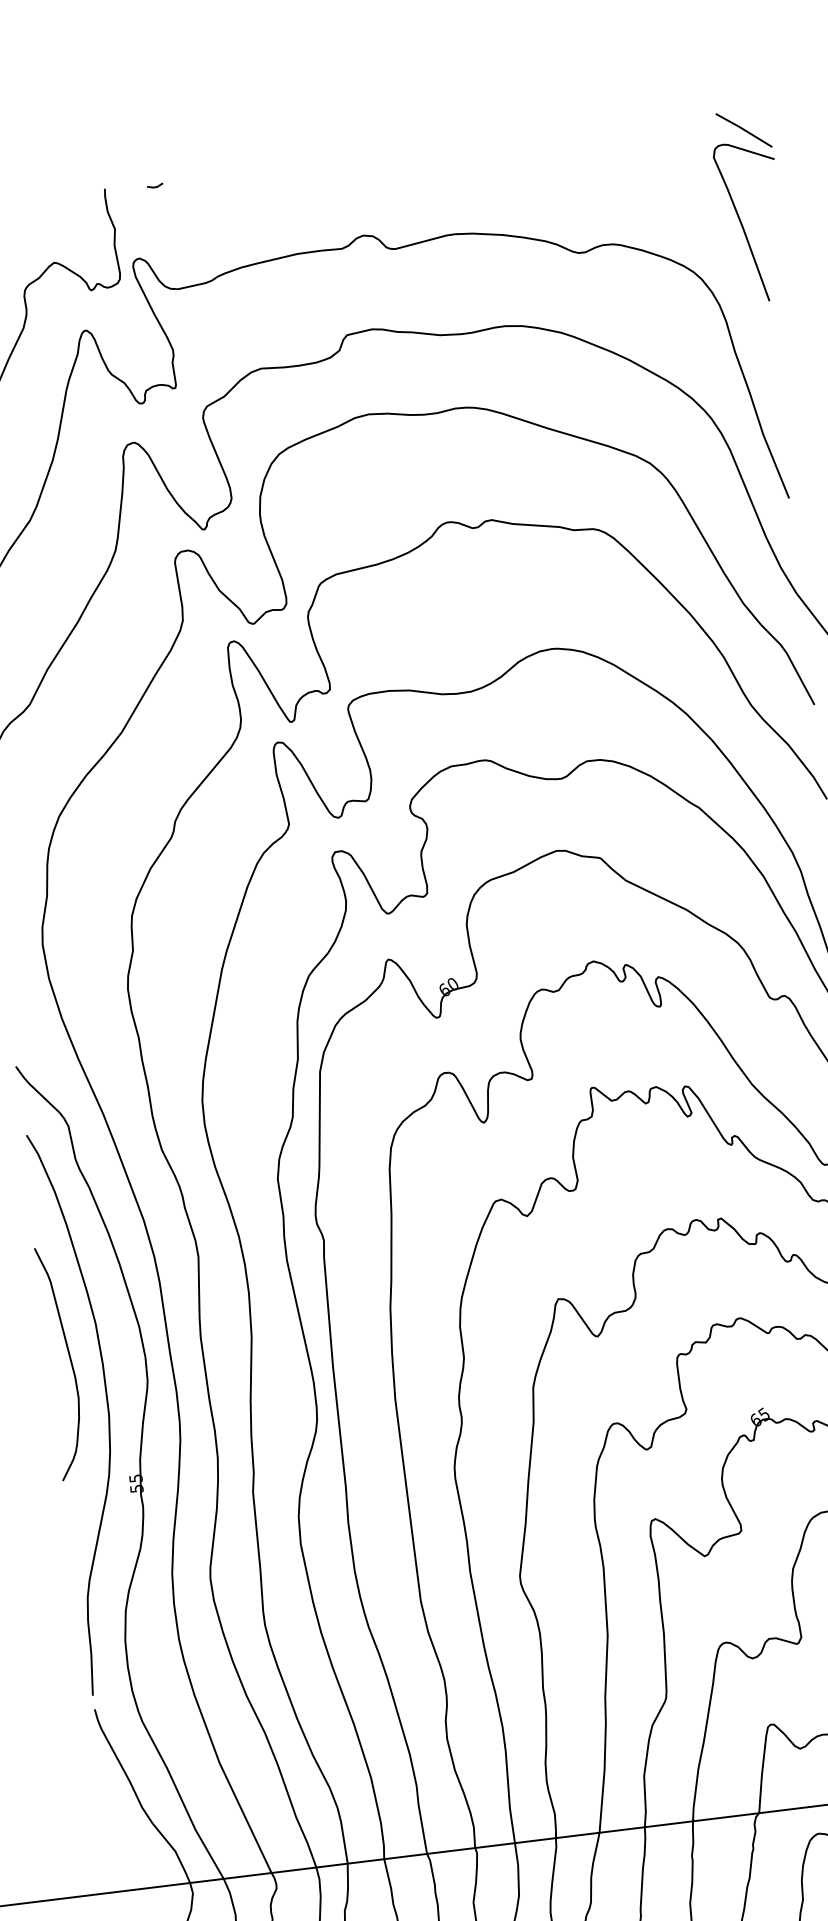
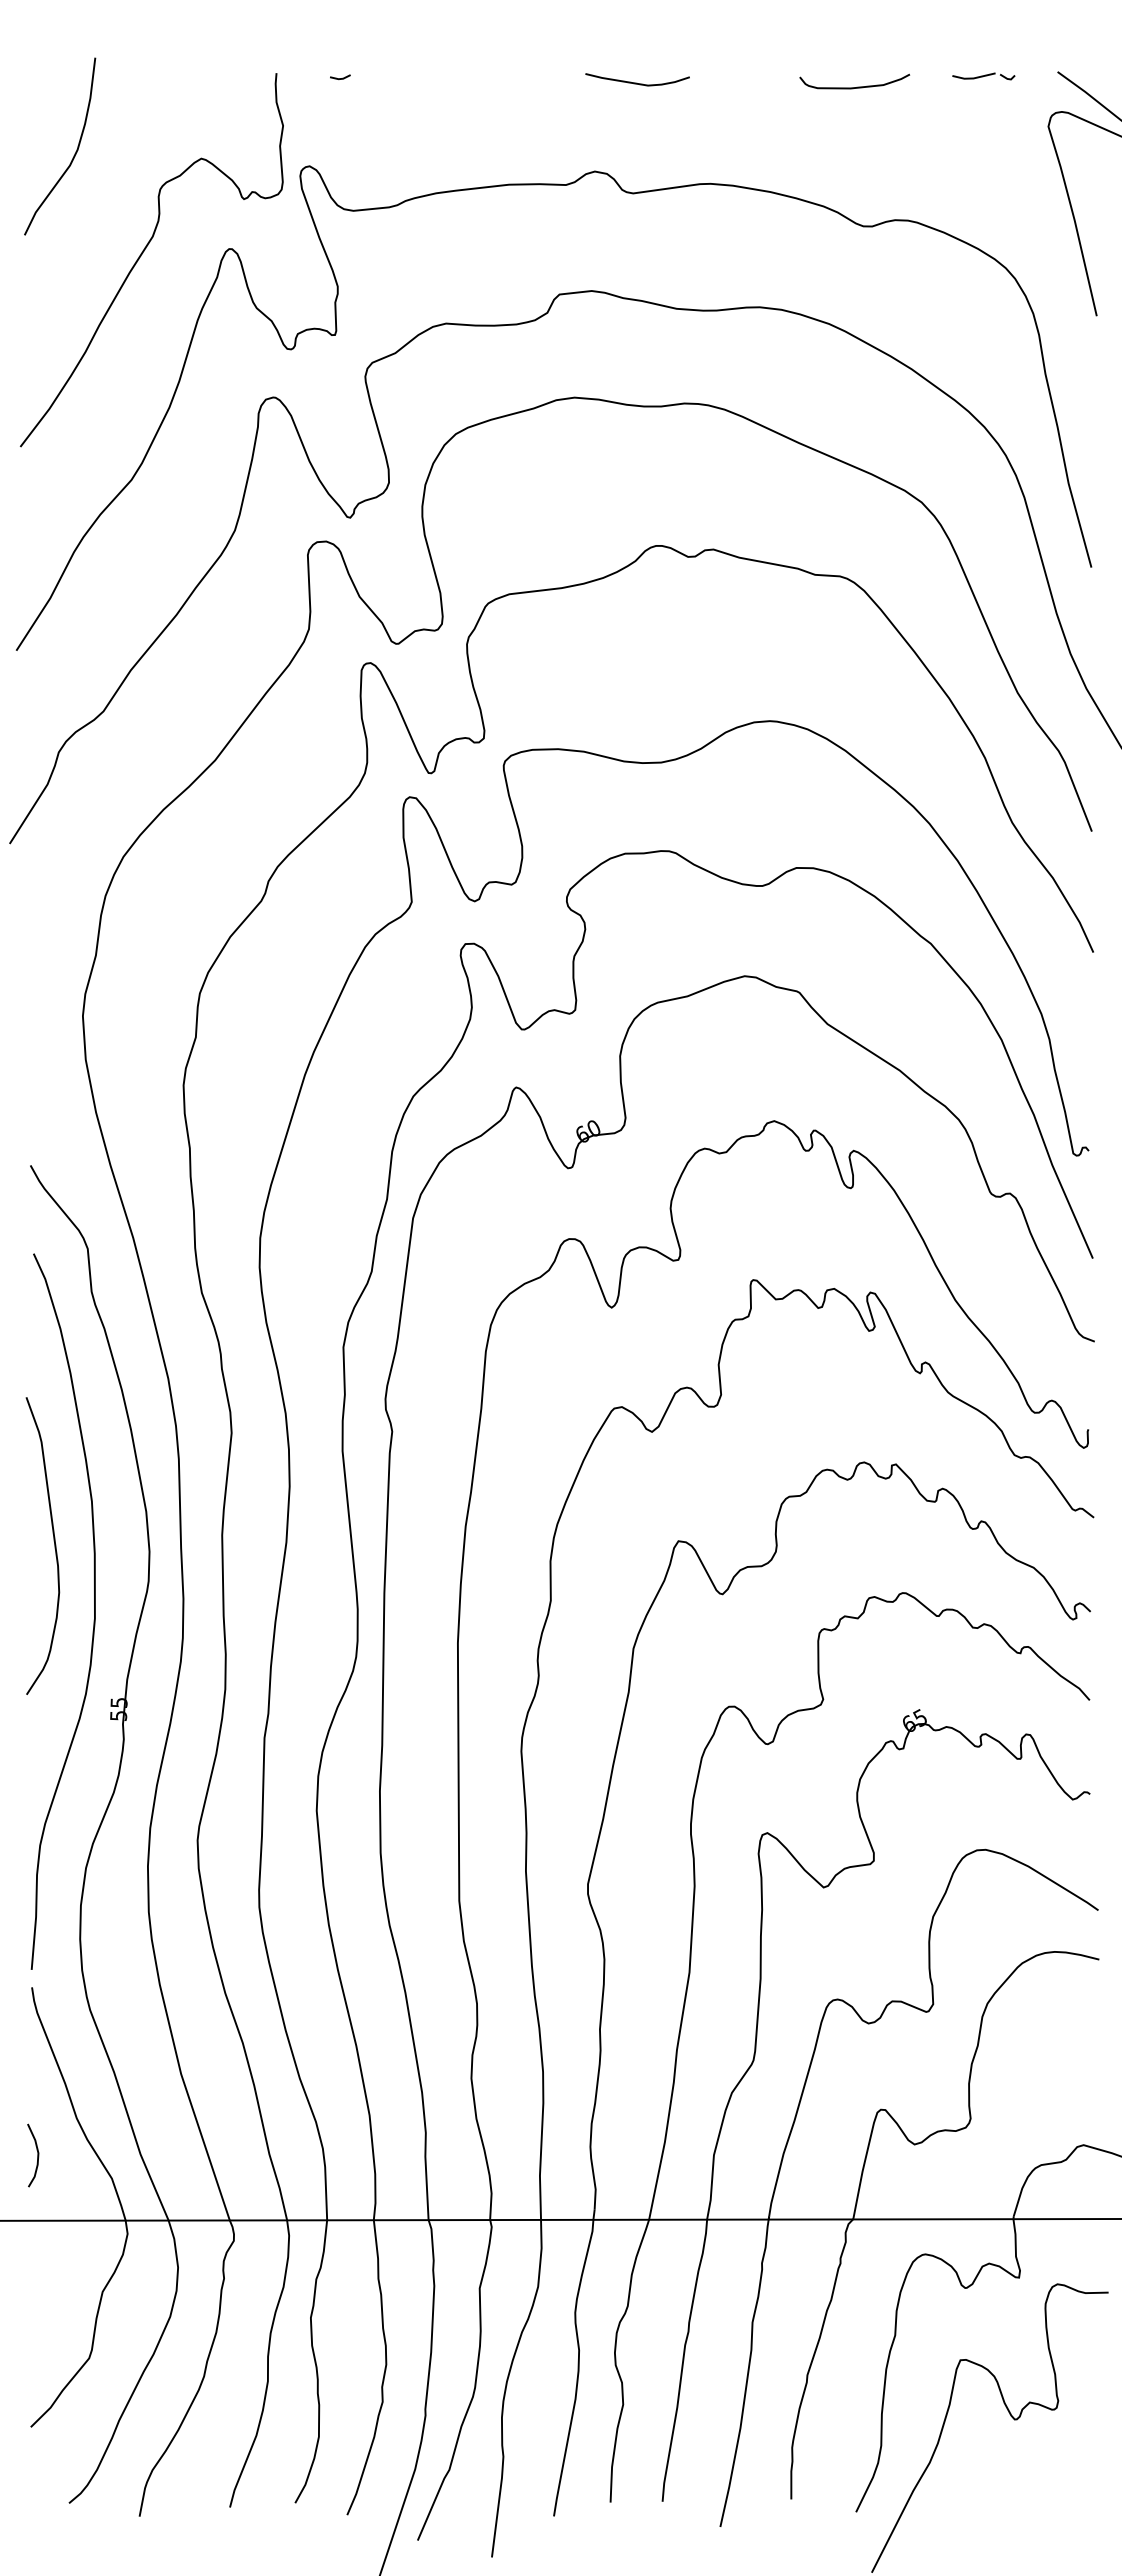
part: (658, 124) -> (983, 76), added
curve: (560, 144) -> (857, 86), added
curve: (388, 161) -> (637, 82), added
curve: (114, 1840) -> (37, 2155), added

